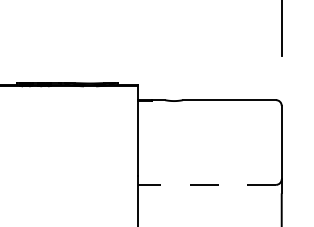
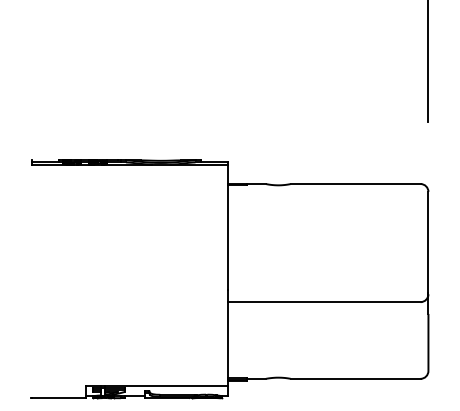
line: (206, 185) -> (323, 302), dashed -> solid

